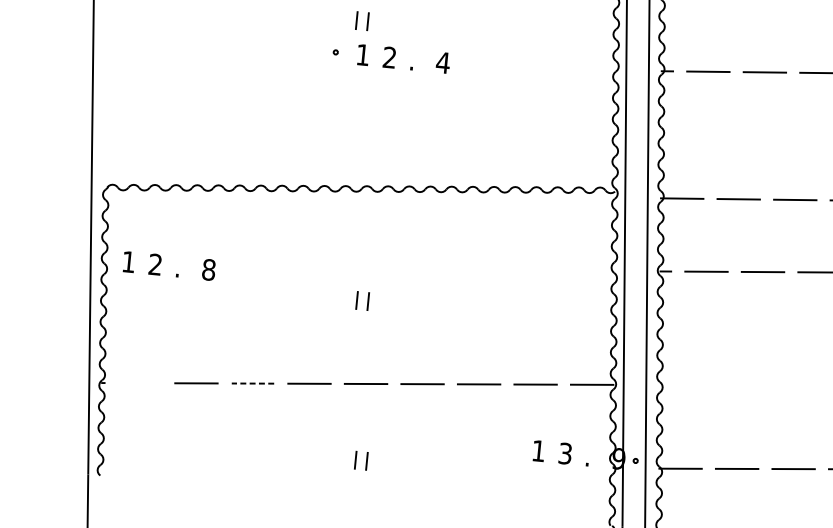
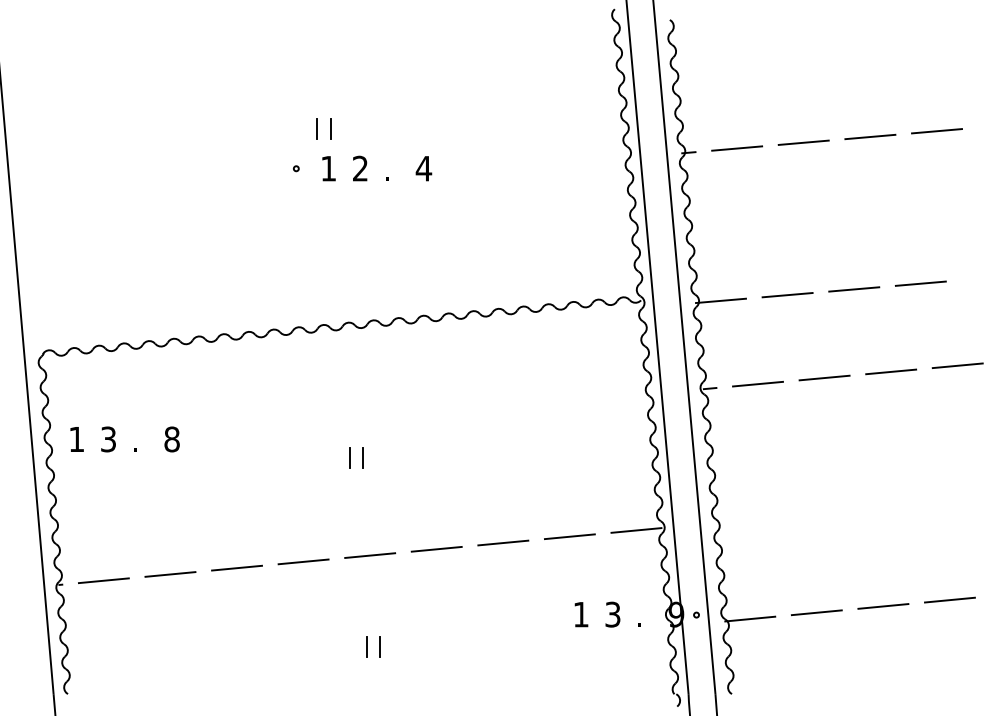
text: (155, 264) -> (108, 439), 2 -> 3
line: (139, 382) -> (103, 580), added
line: (252, 383) -> (236, 568), dashed -> solid

